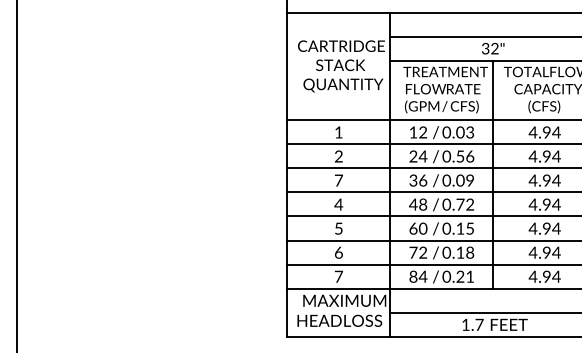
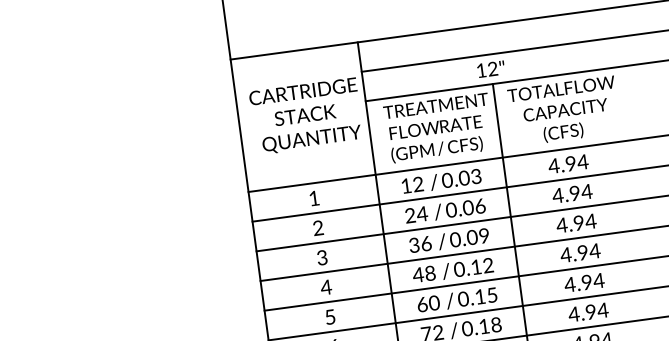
text: (485, 48) -> (481, 70), 32" -> 12"
text: (460, 156) -> (468, 207), 0.56 -> 0.06
text: (338, 180) -> (321, 257), 7 -> 3
text: (460, 204) -> (476, 266), 0.72 -> 0.12

